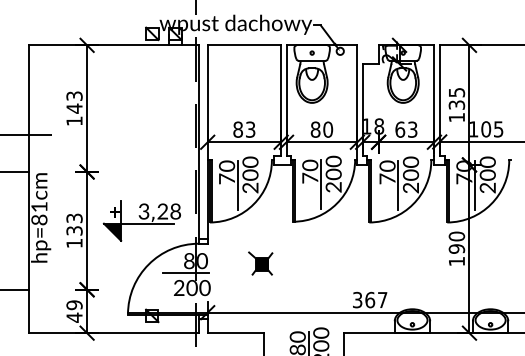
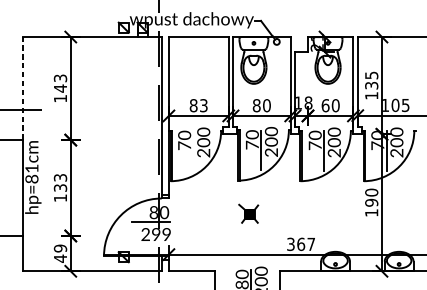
line: (28, 108) -> (23, 88), solid -> dashed
text: (412, 129) -> (335, 105), 63 -> 60
line: (237, 185) -> (193, 151), removed
part: (141, 220) -> (115, 179), removed
part: (260, 263) -> (248, 213), moved
text: (198, 288) -> (161, 234), 200 -> 299

